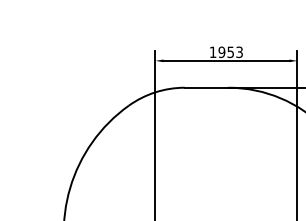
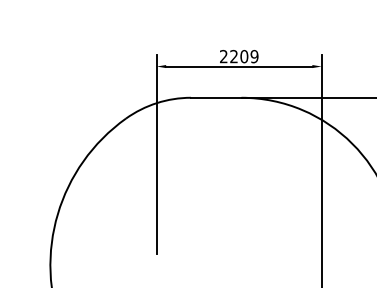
text: (226, 52) -> (239, 56), 1953 -> 2209

